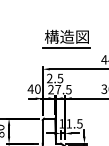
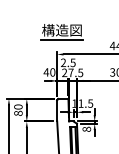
part: (66, 39) -> (61, 32), moved

